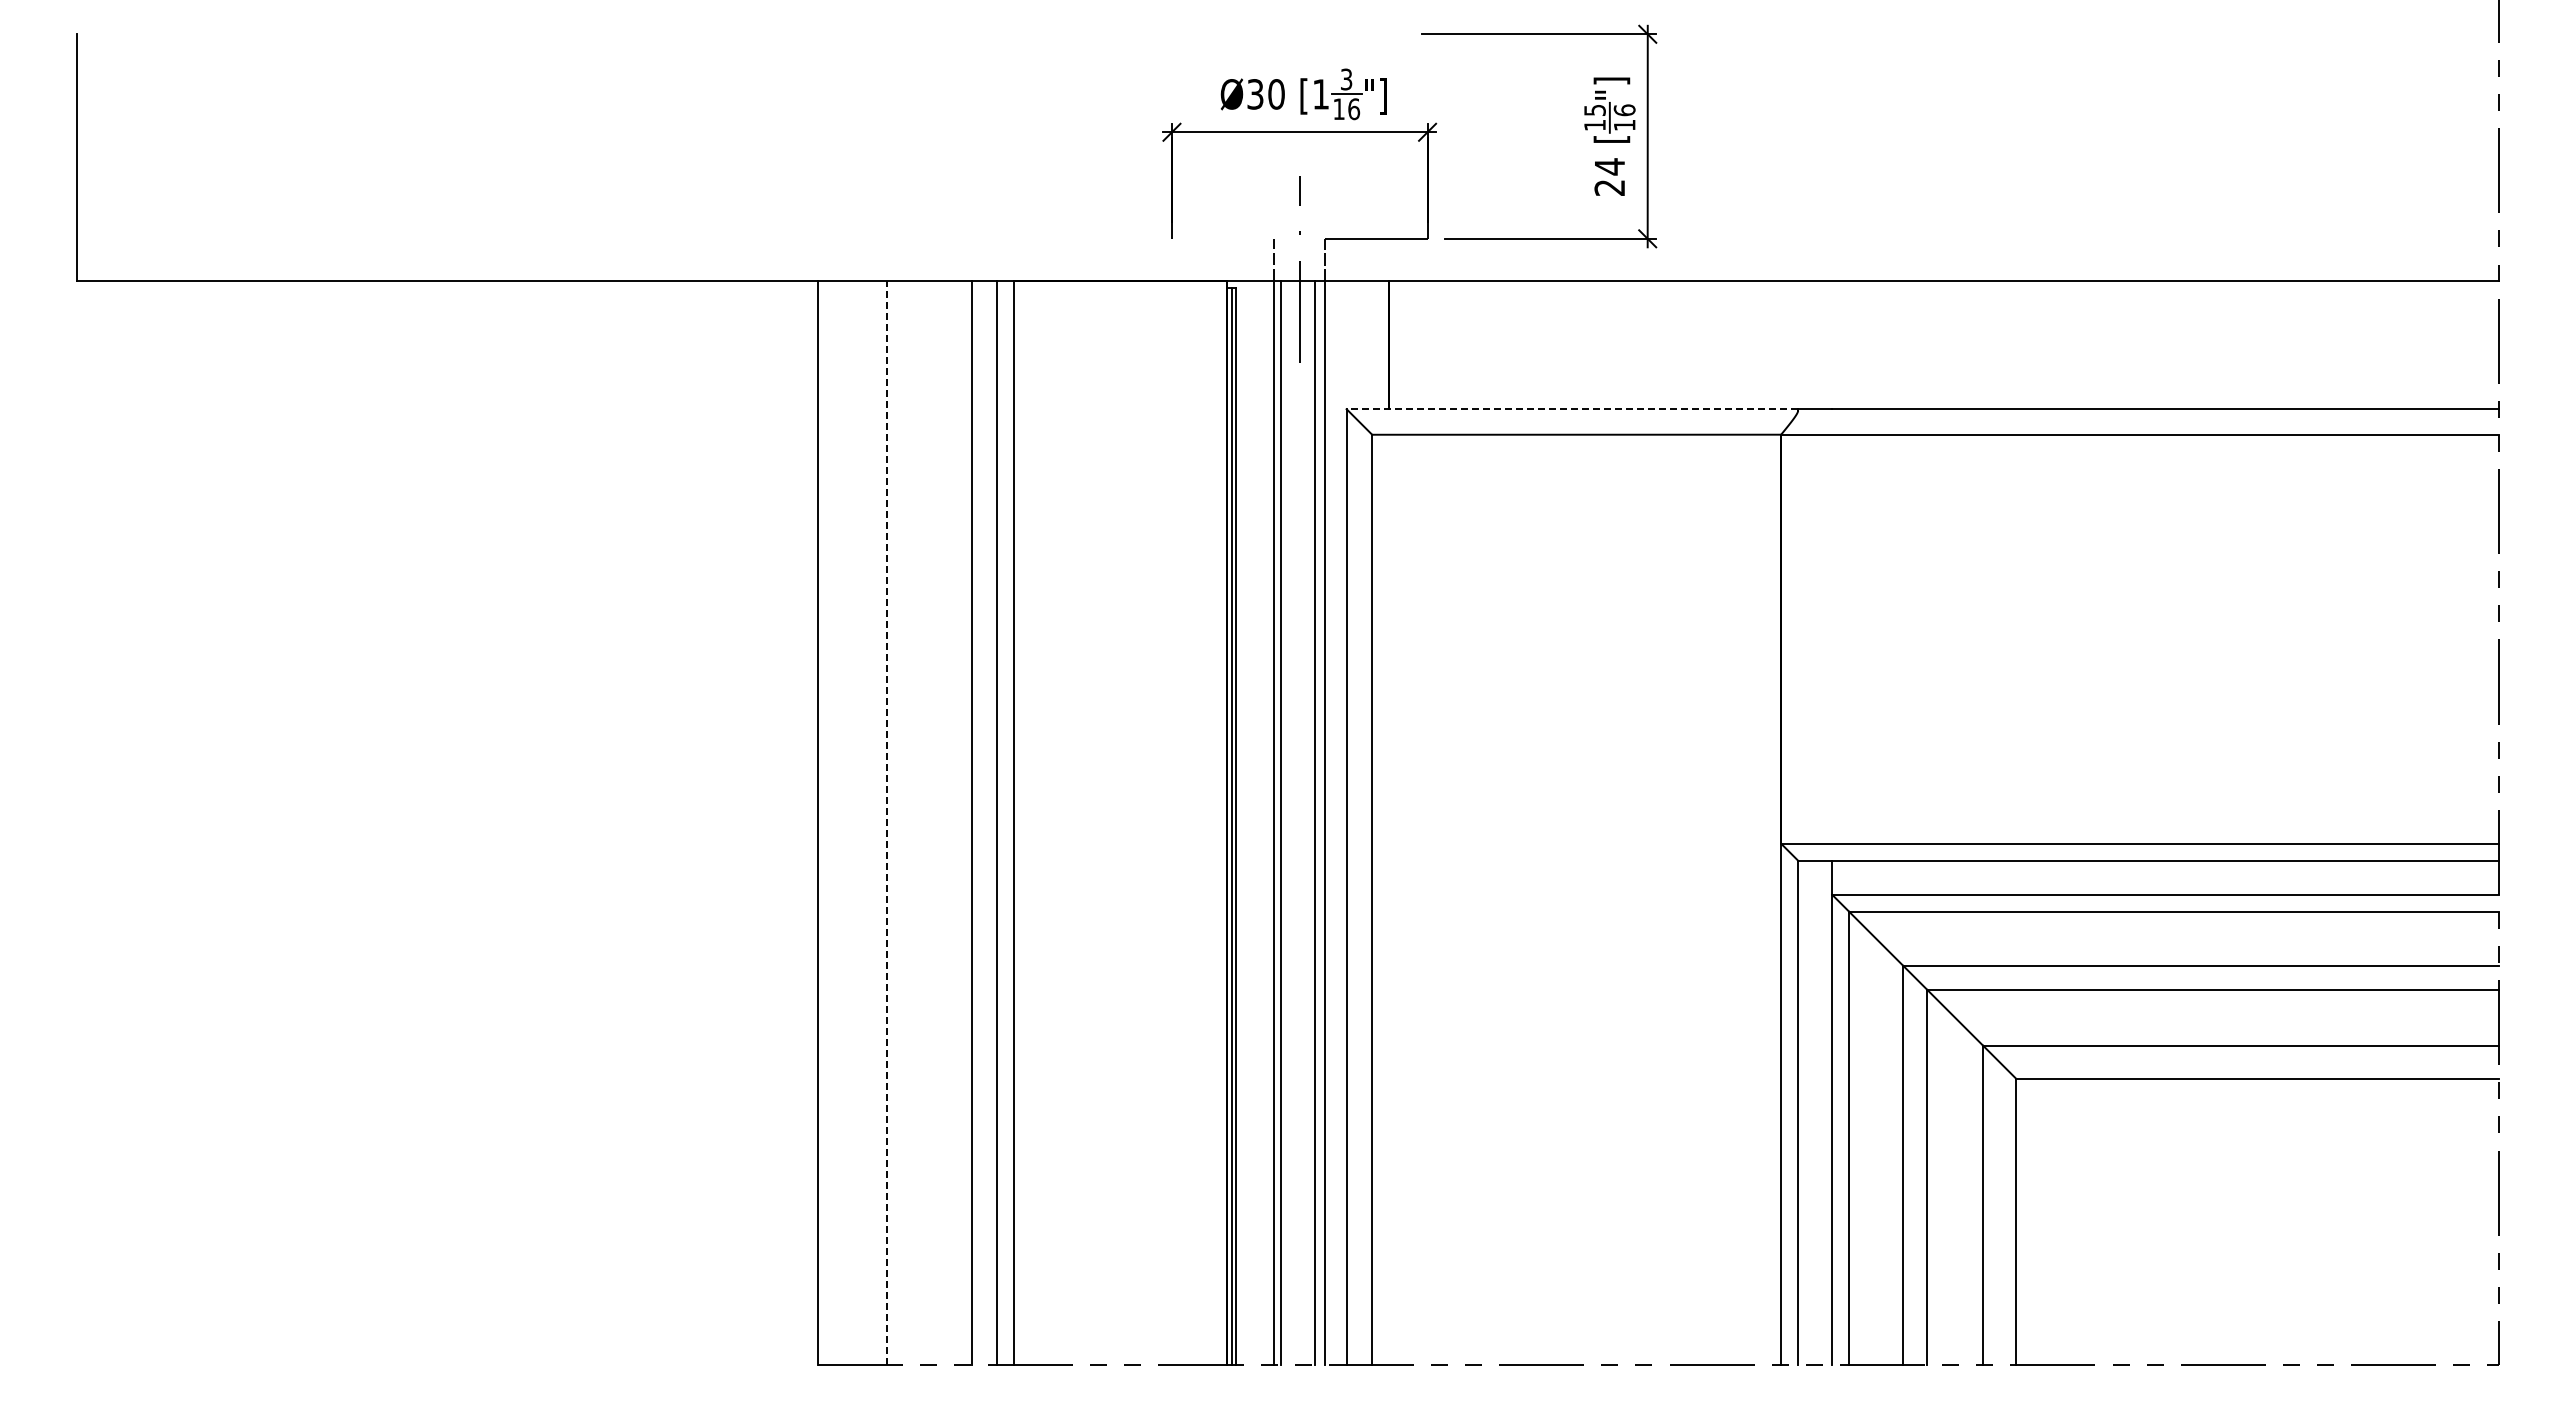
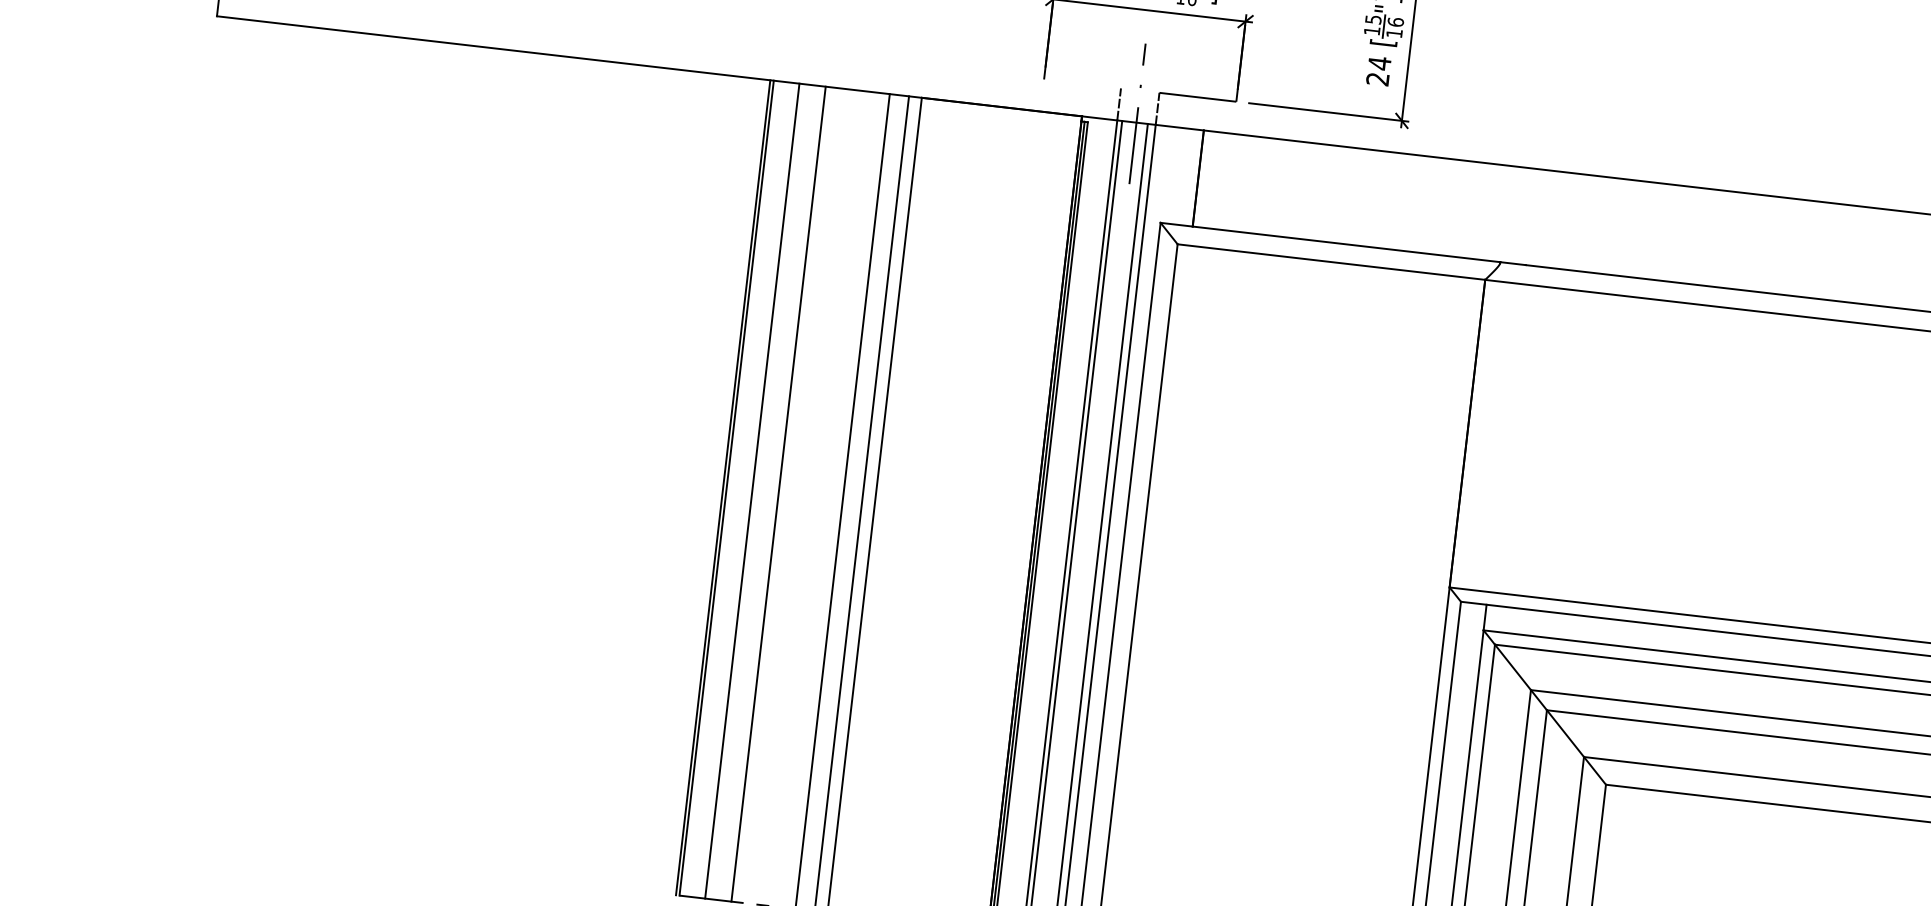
line: (1572, 409) -> (1330, 242), dashed -> solid
line: (812, 822) -> (722, 487), added
line: (851, 822) -> (752, 490), added
line: (886, 823) -> (778, 494), dashed -> solid

